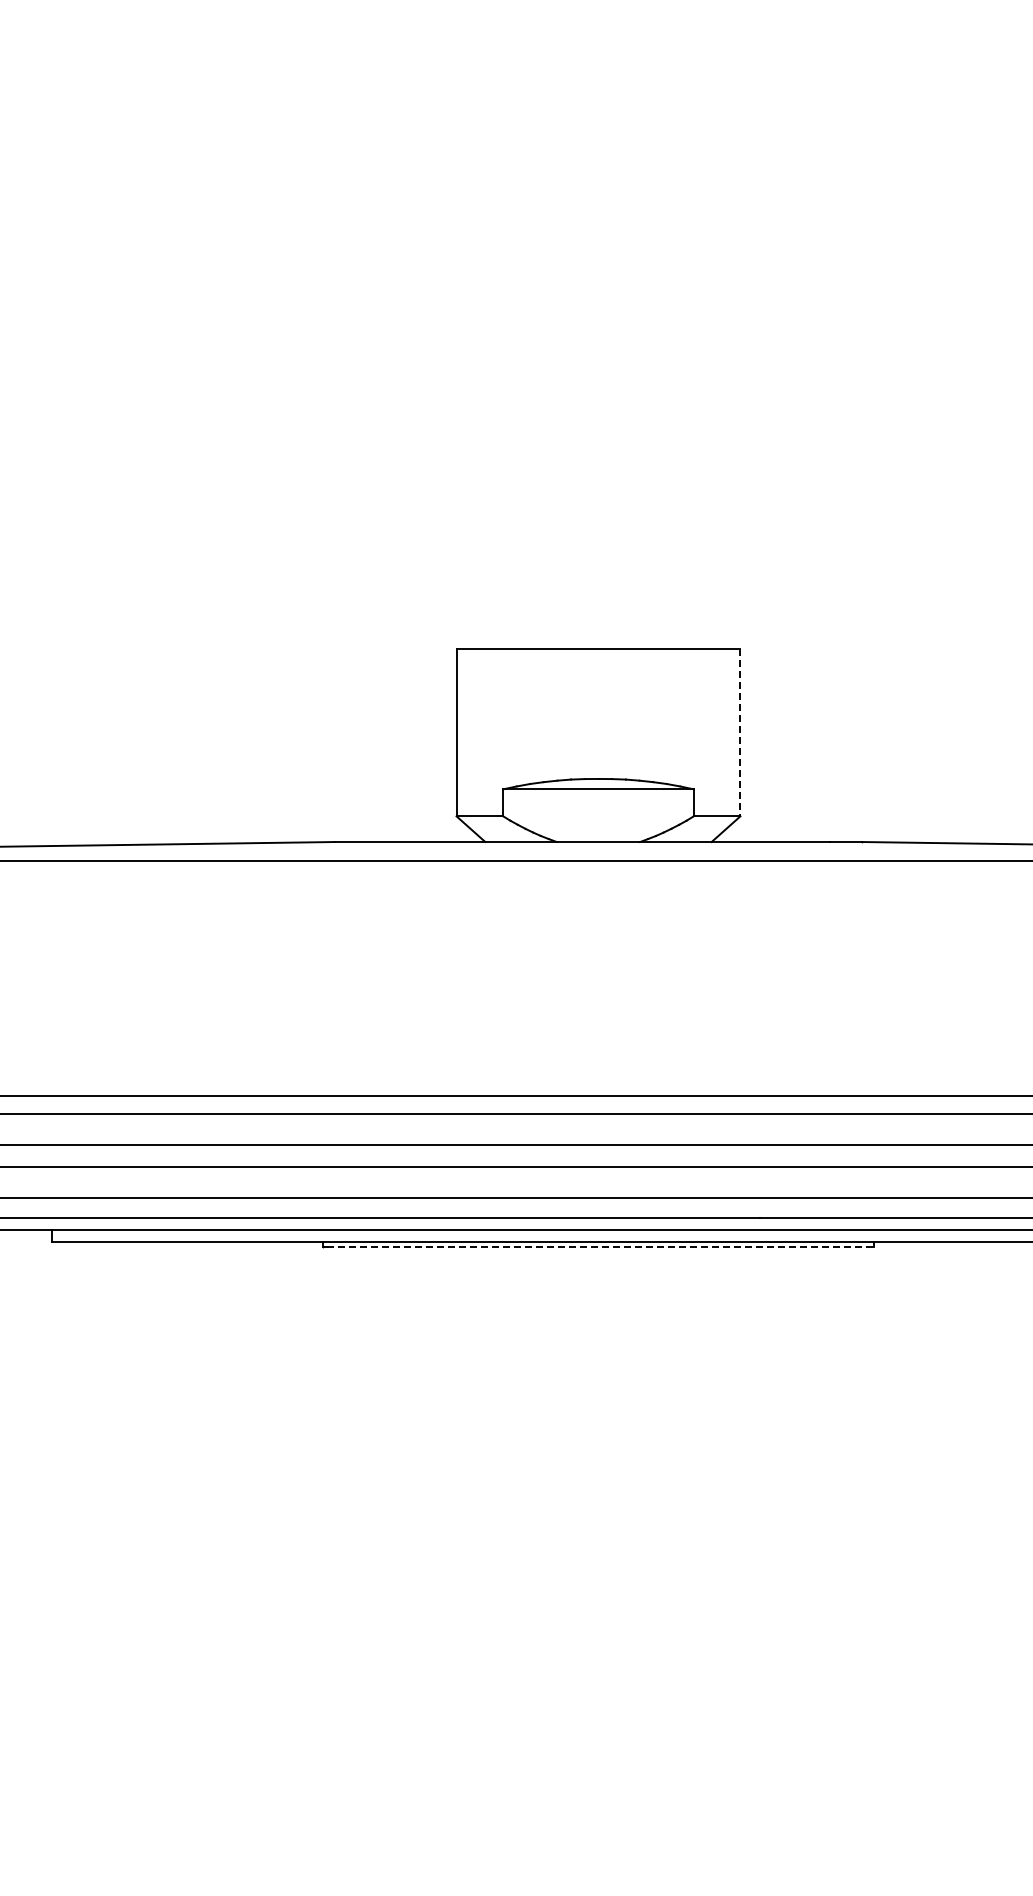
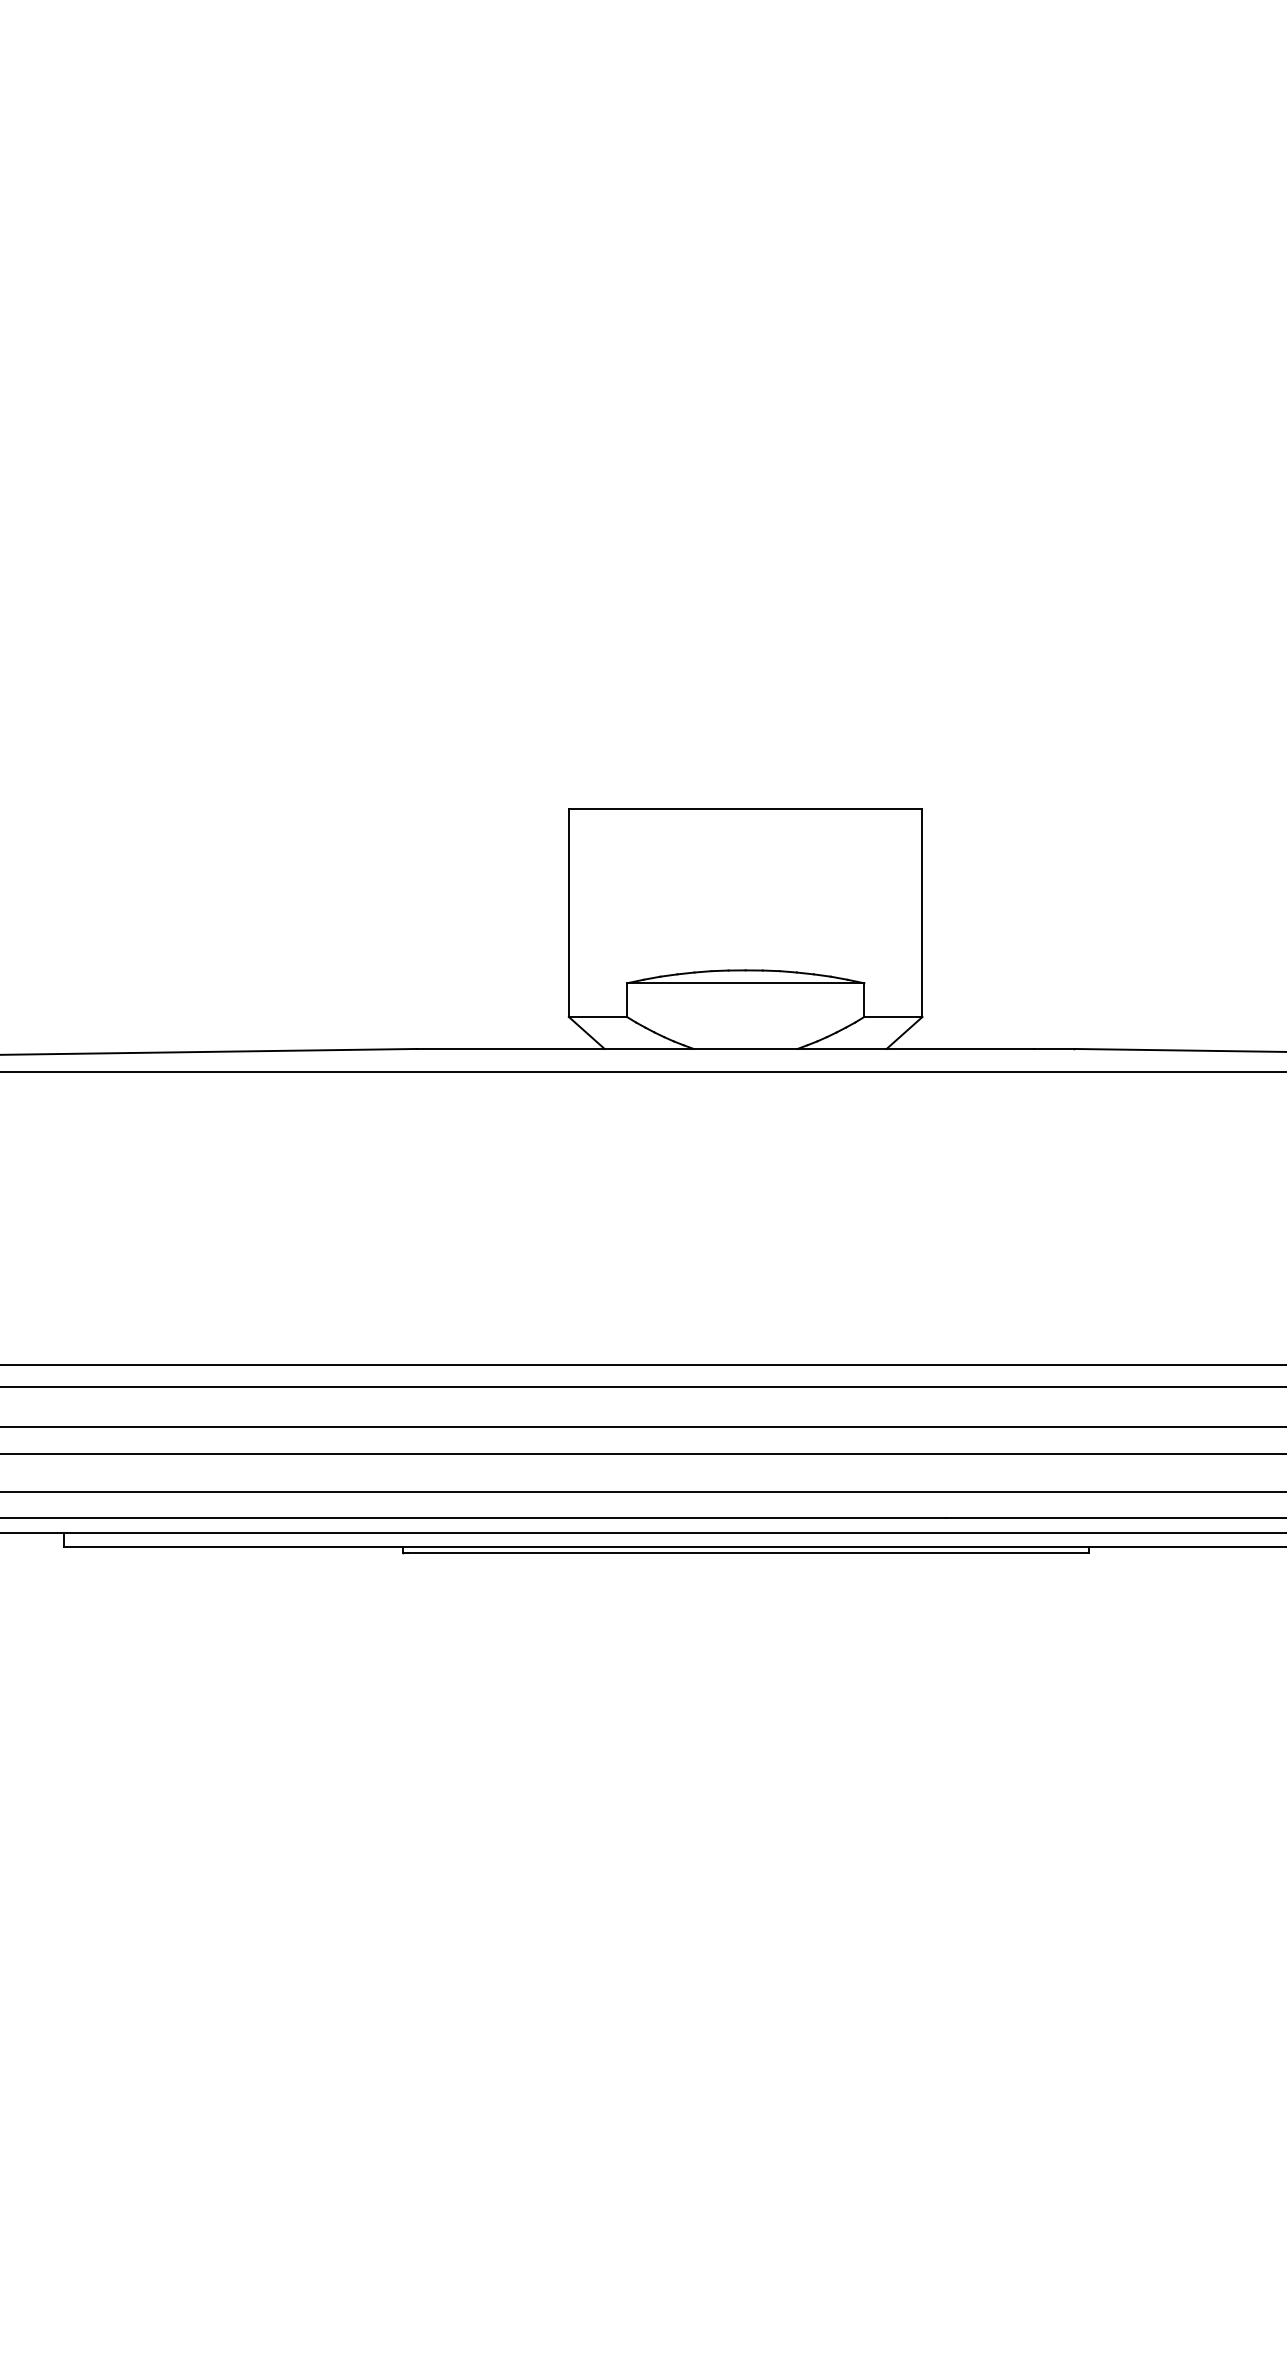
line: (740, 733) -> (922, 913), dashed -> solid
line: (601, 1246) -> (749, 1552), dashed -> solid

